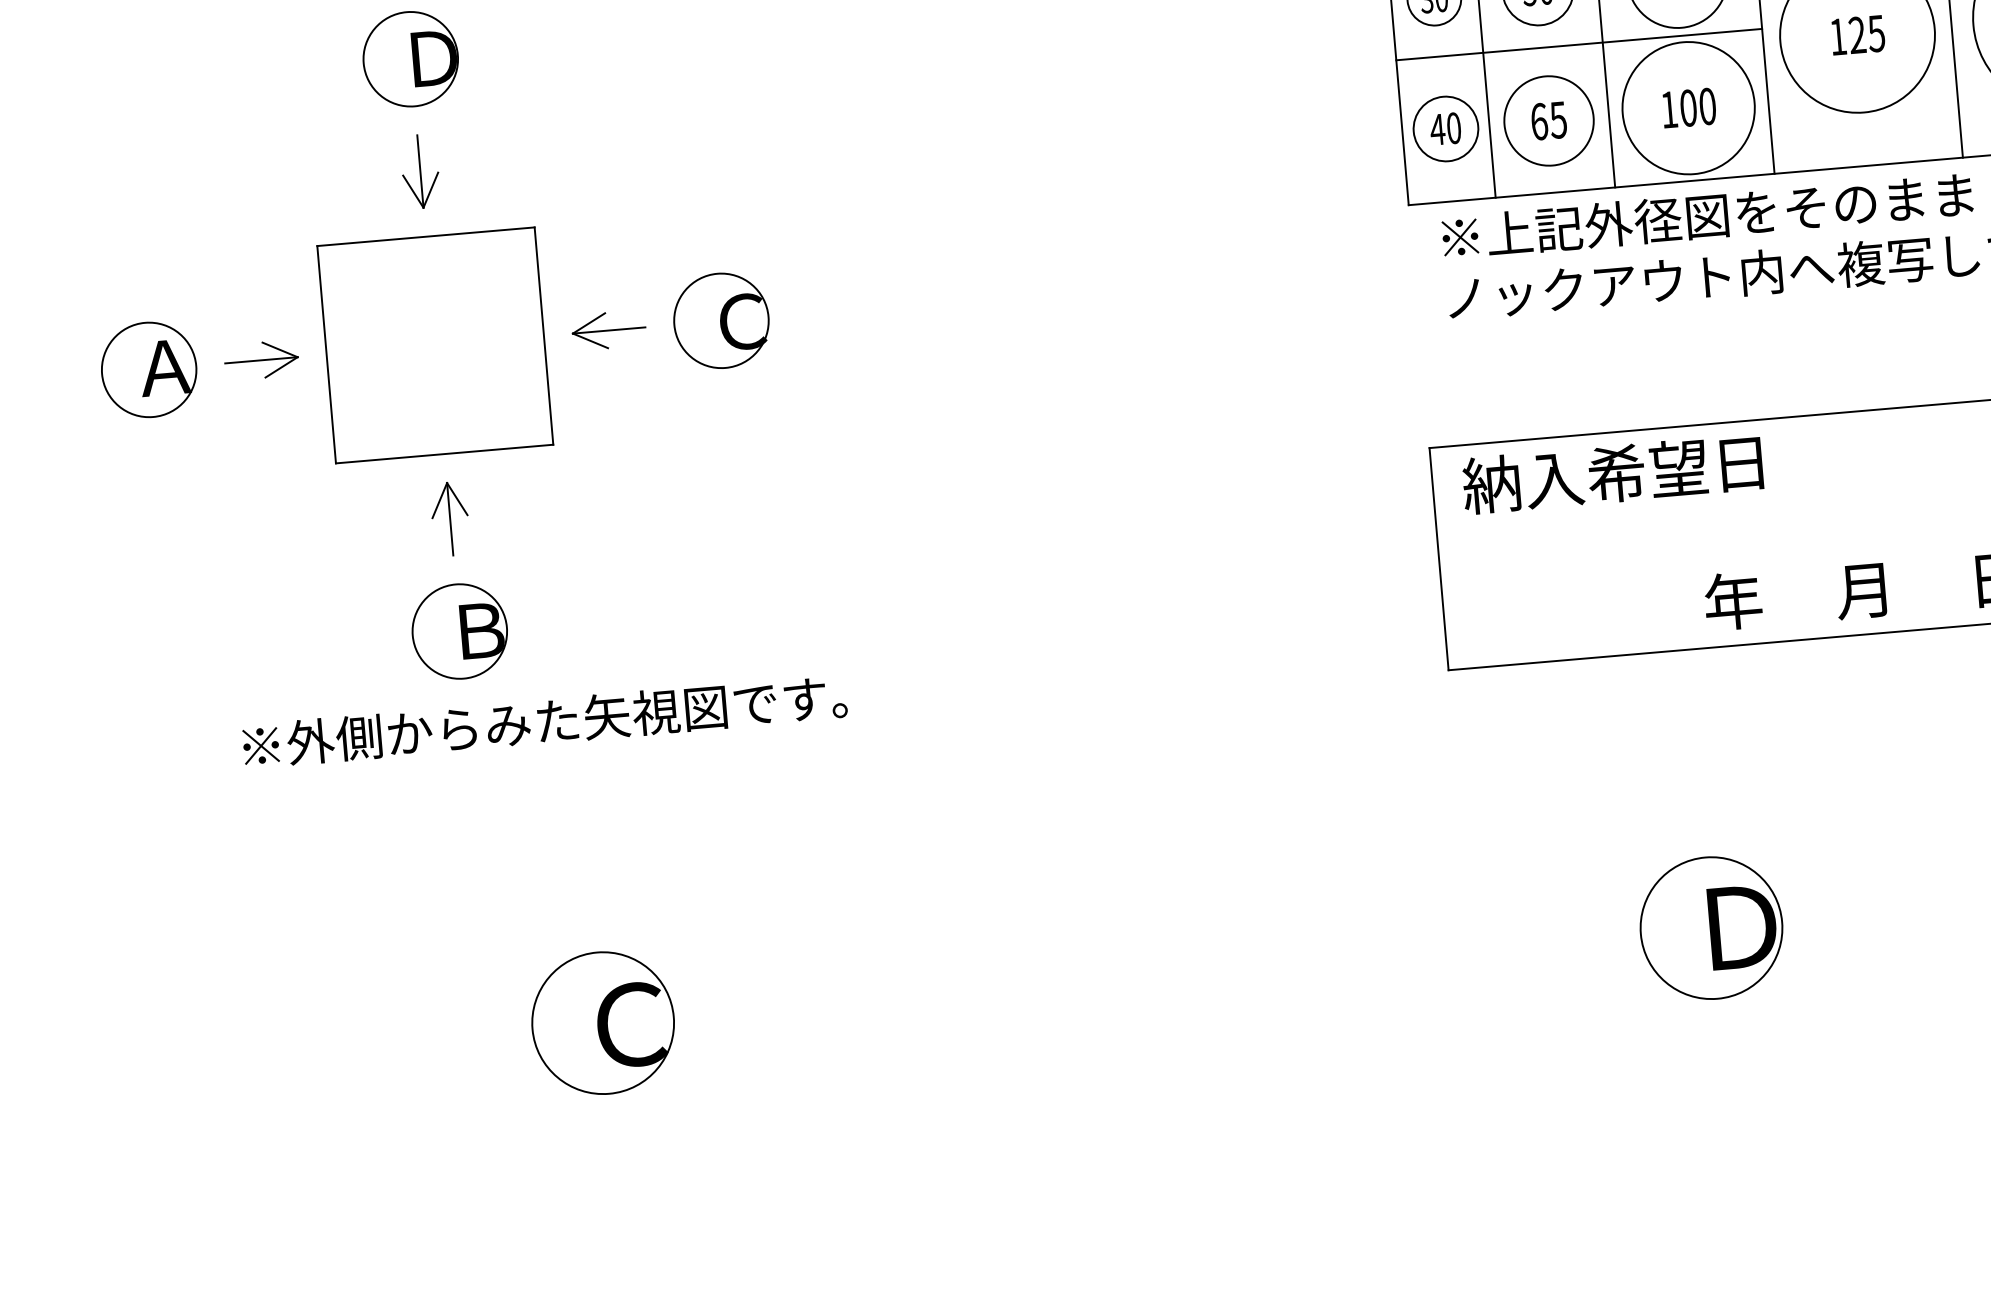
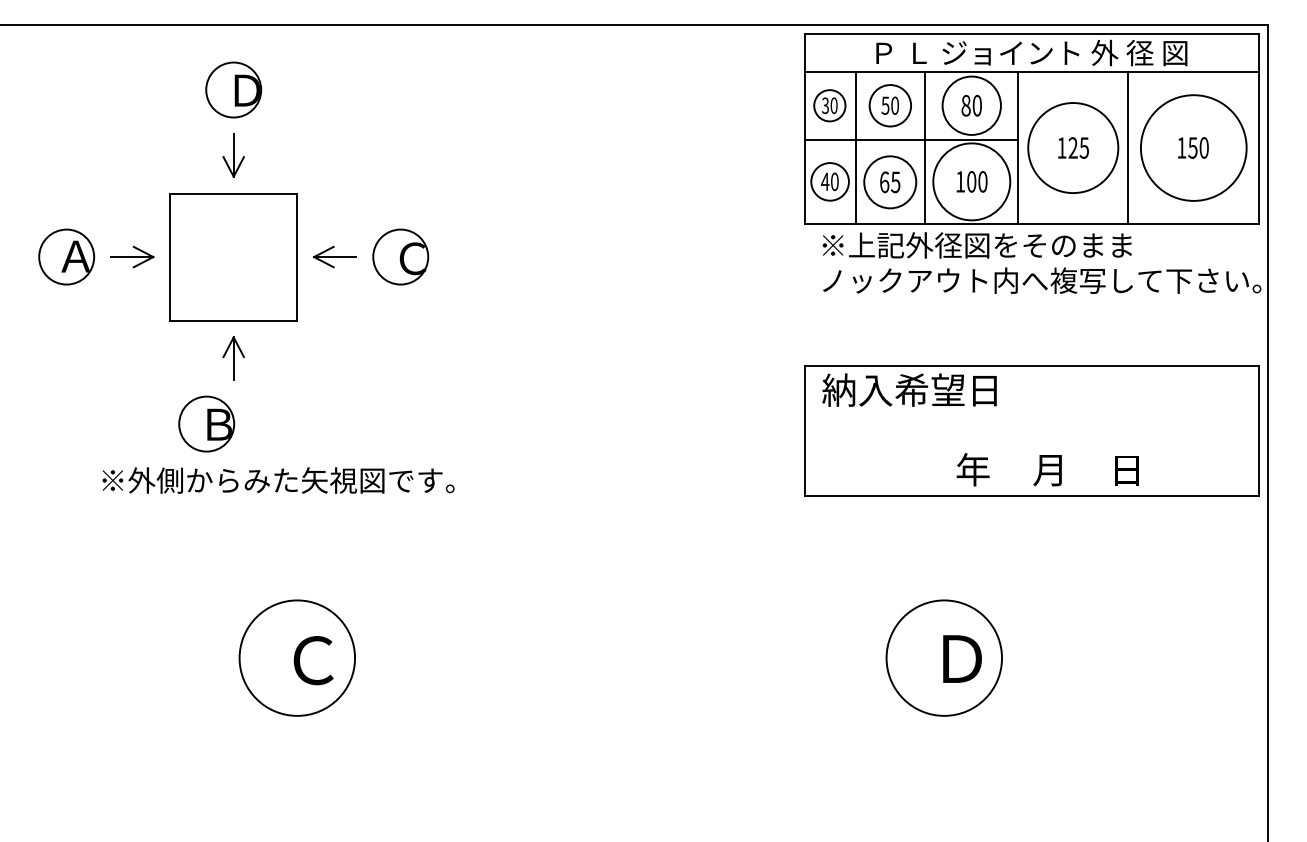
part: (459, 630) -> (206, 423), moved
circle: (1711, 926) -> (944, 657), size x1.4
circle: (603, 1022) -> (297, 657), size x1.4

